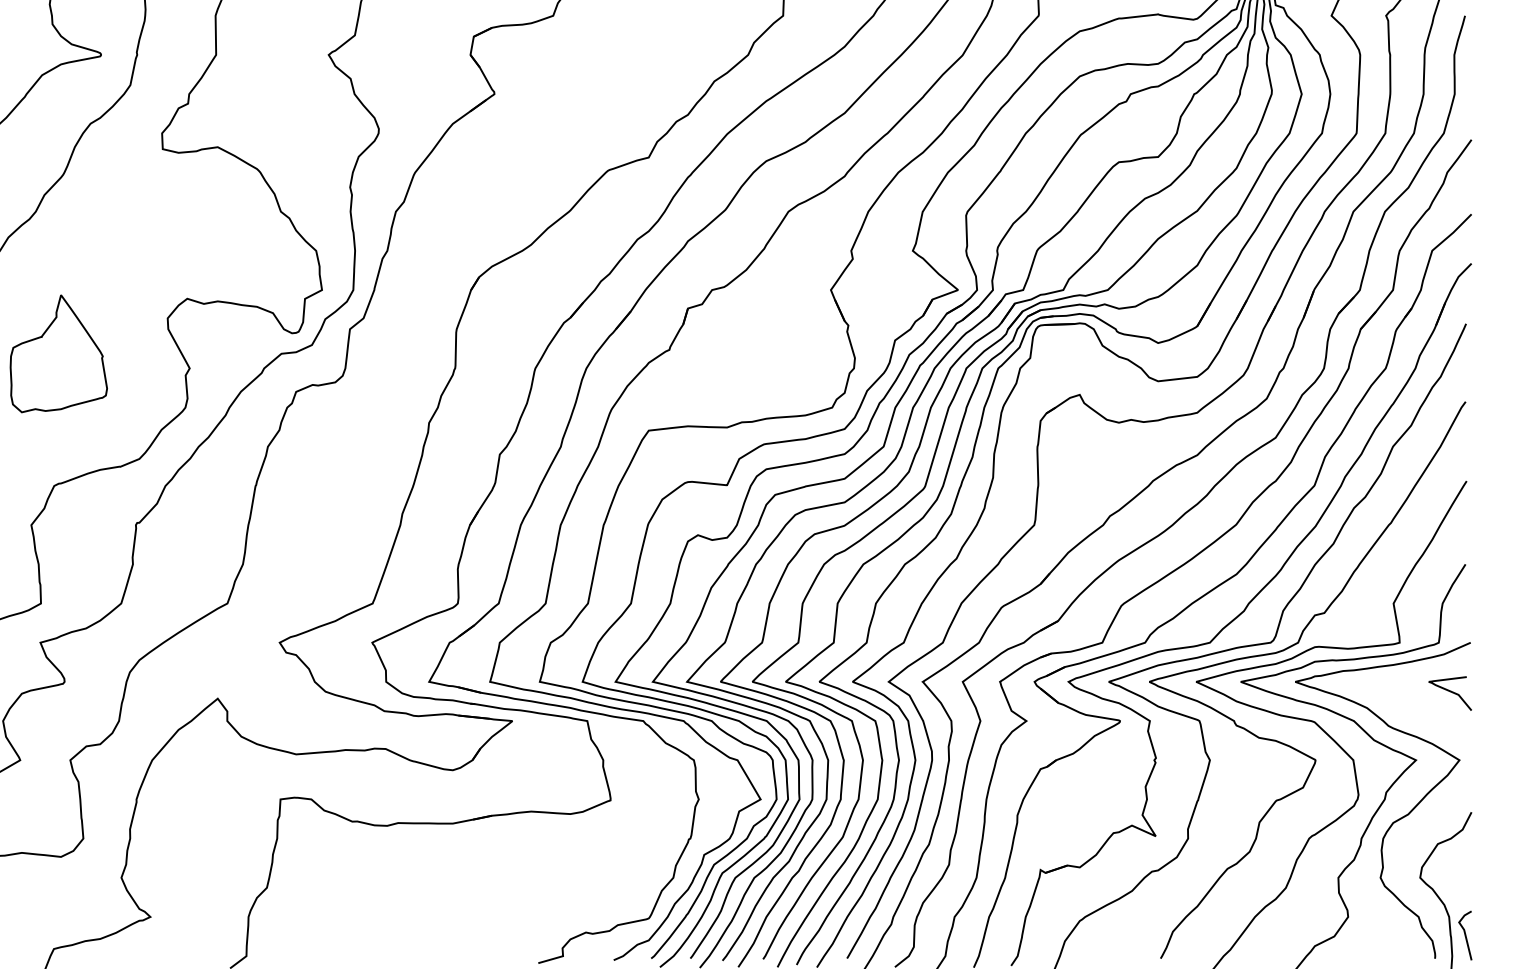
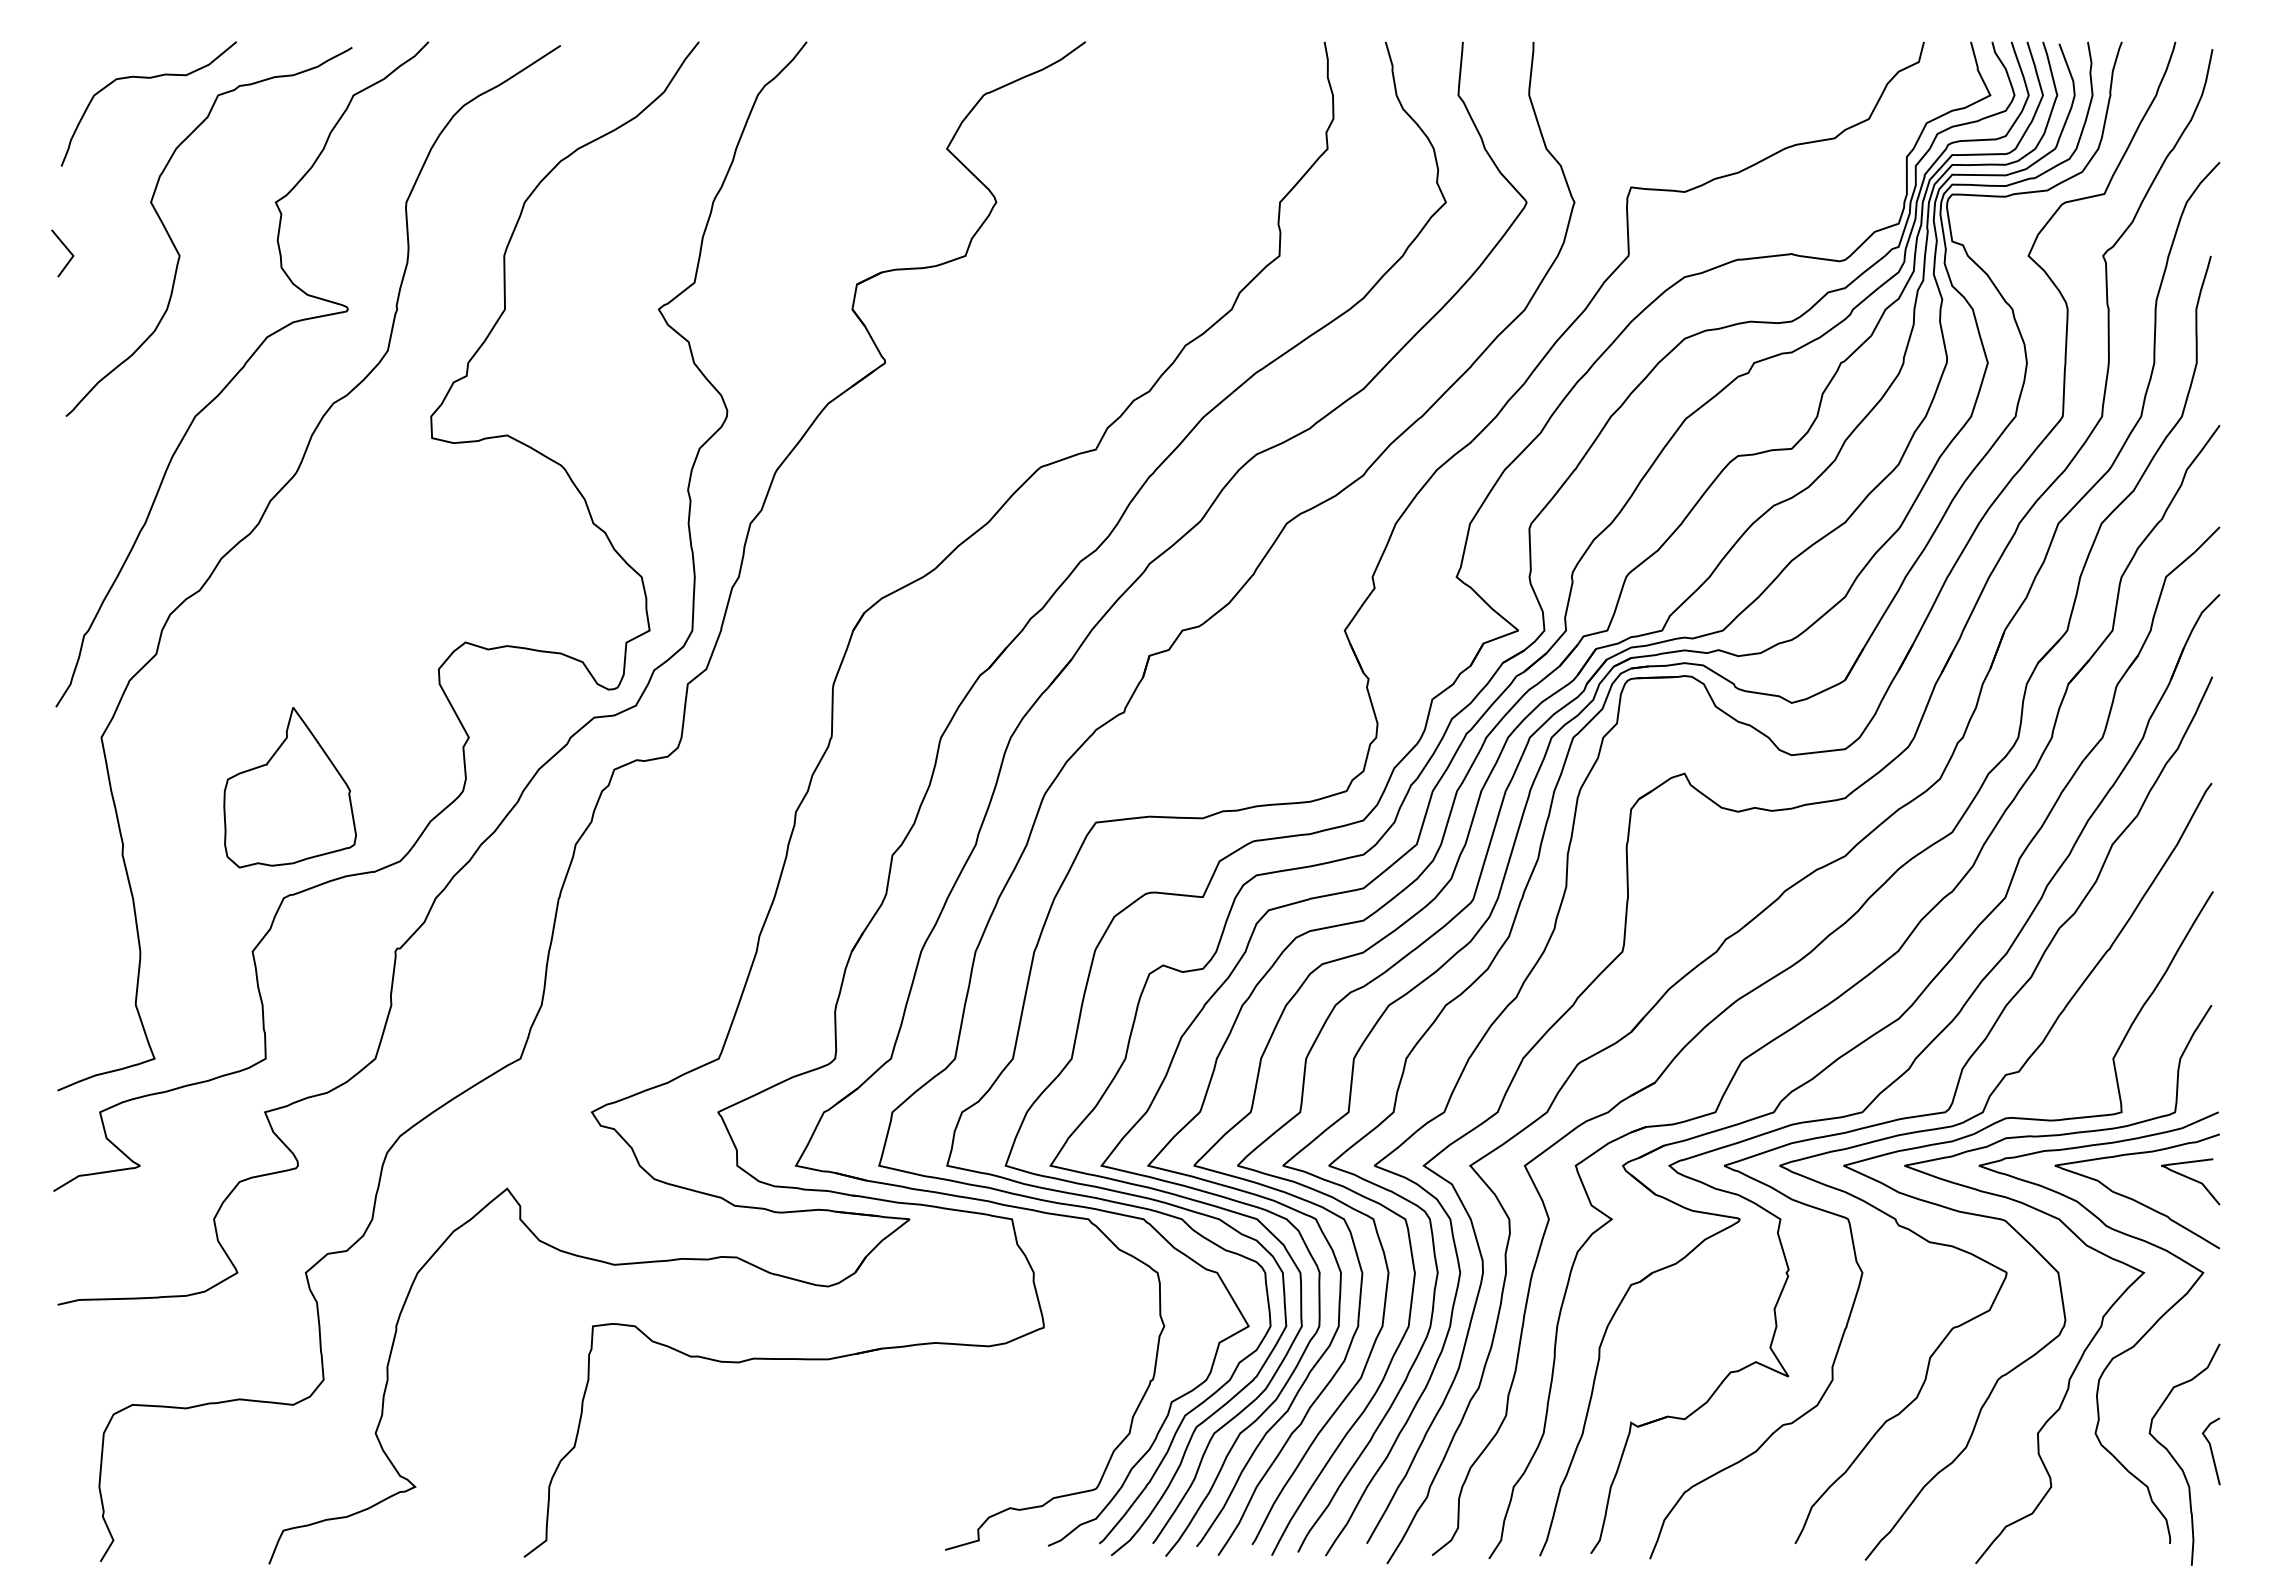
part: (58, 353) -> (289, 787), moved
curve: (1408, 705) -> (2133, 1198), added
line: (1464, 935) -> (2210, 1451), moved

